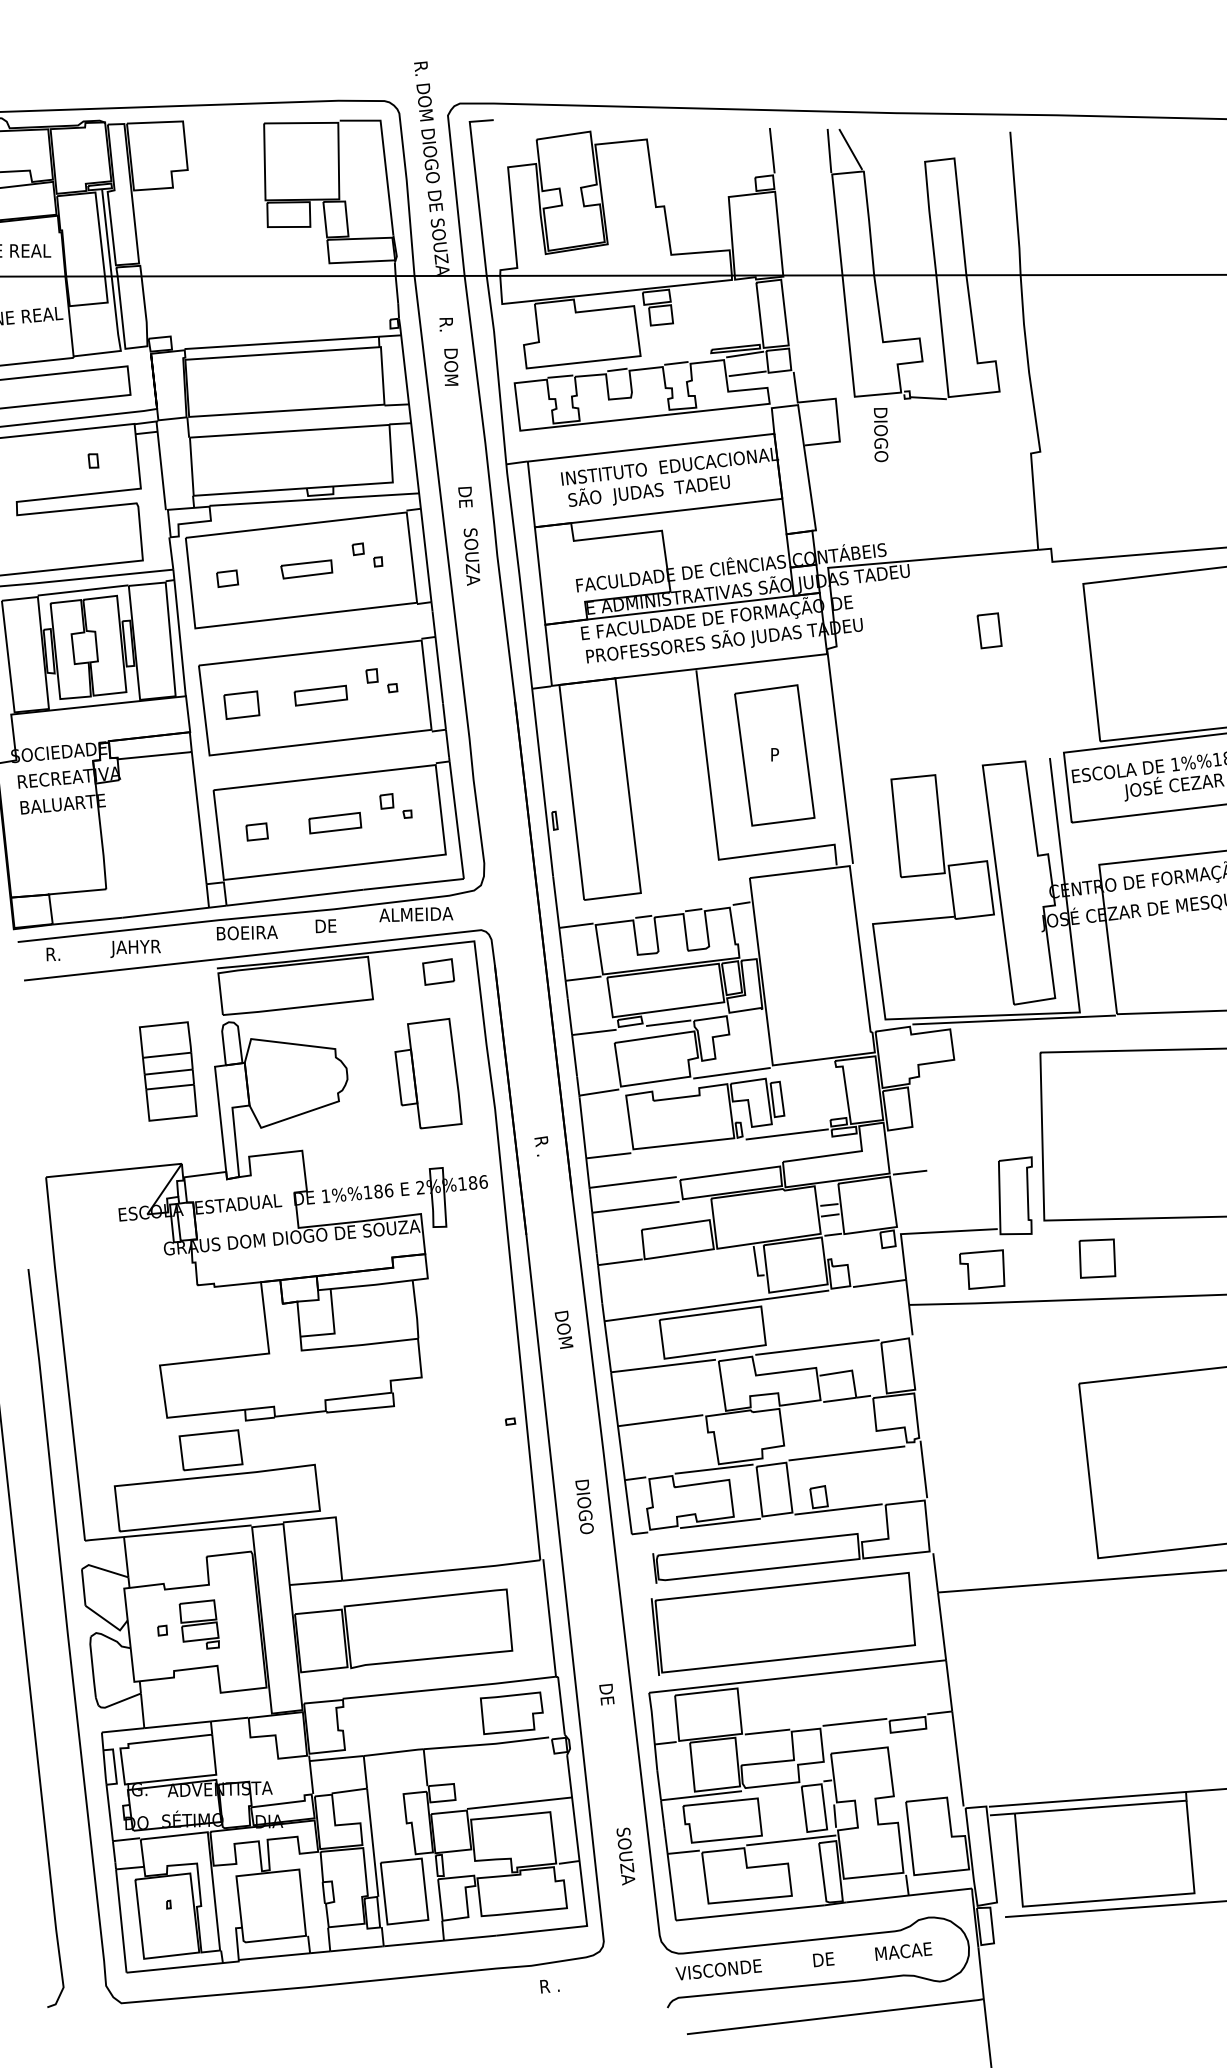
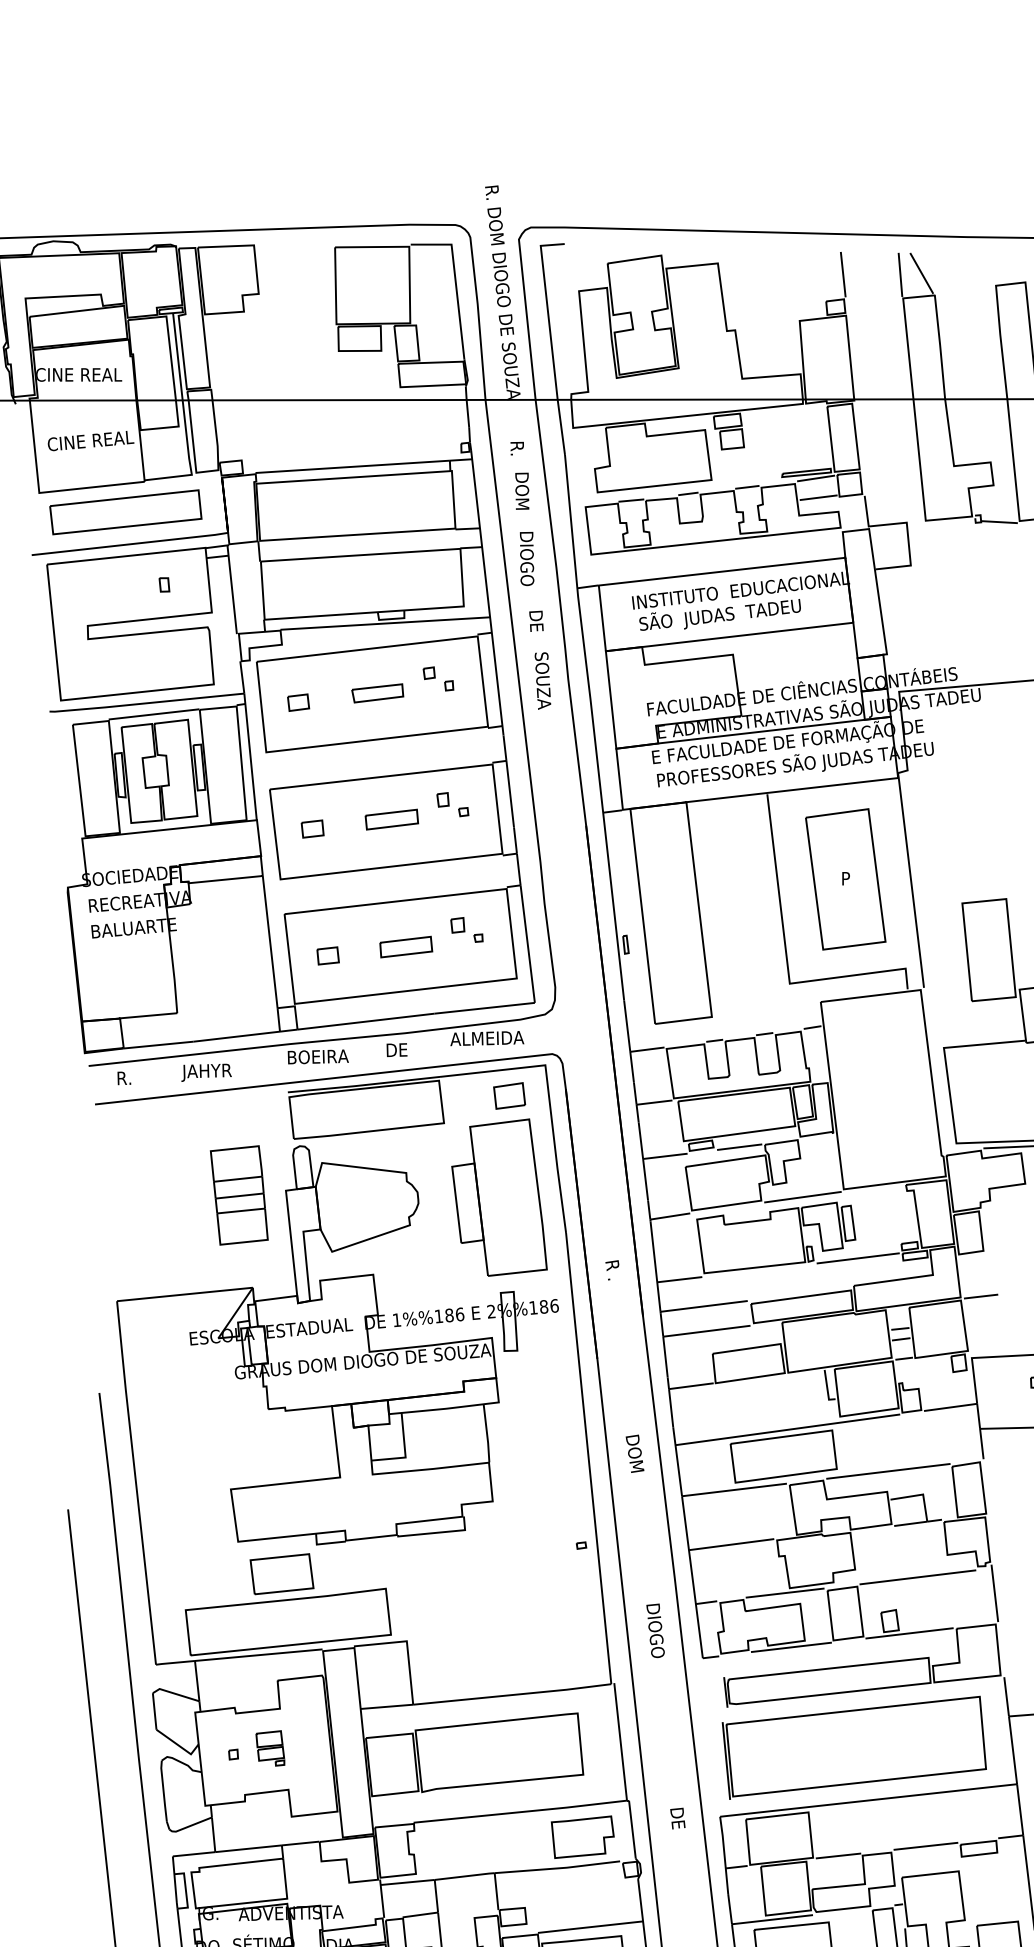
text: (881, 435) -> (527, 559), moved
part: (241, 704) -> (312, 828), size x0.62
part: (428, 1073) -> (499, 1197), size x1.43
part: (199, 1624) -> (270, 1748), size x0.71

